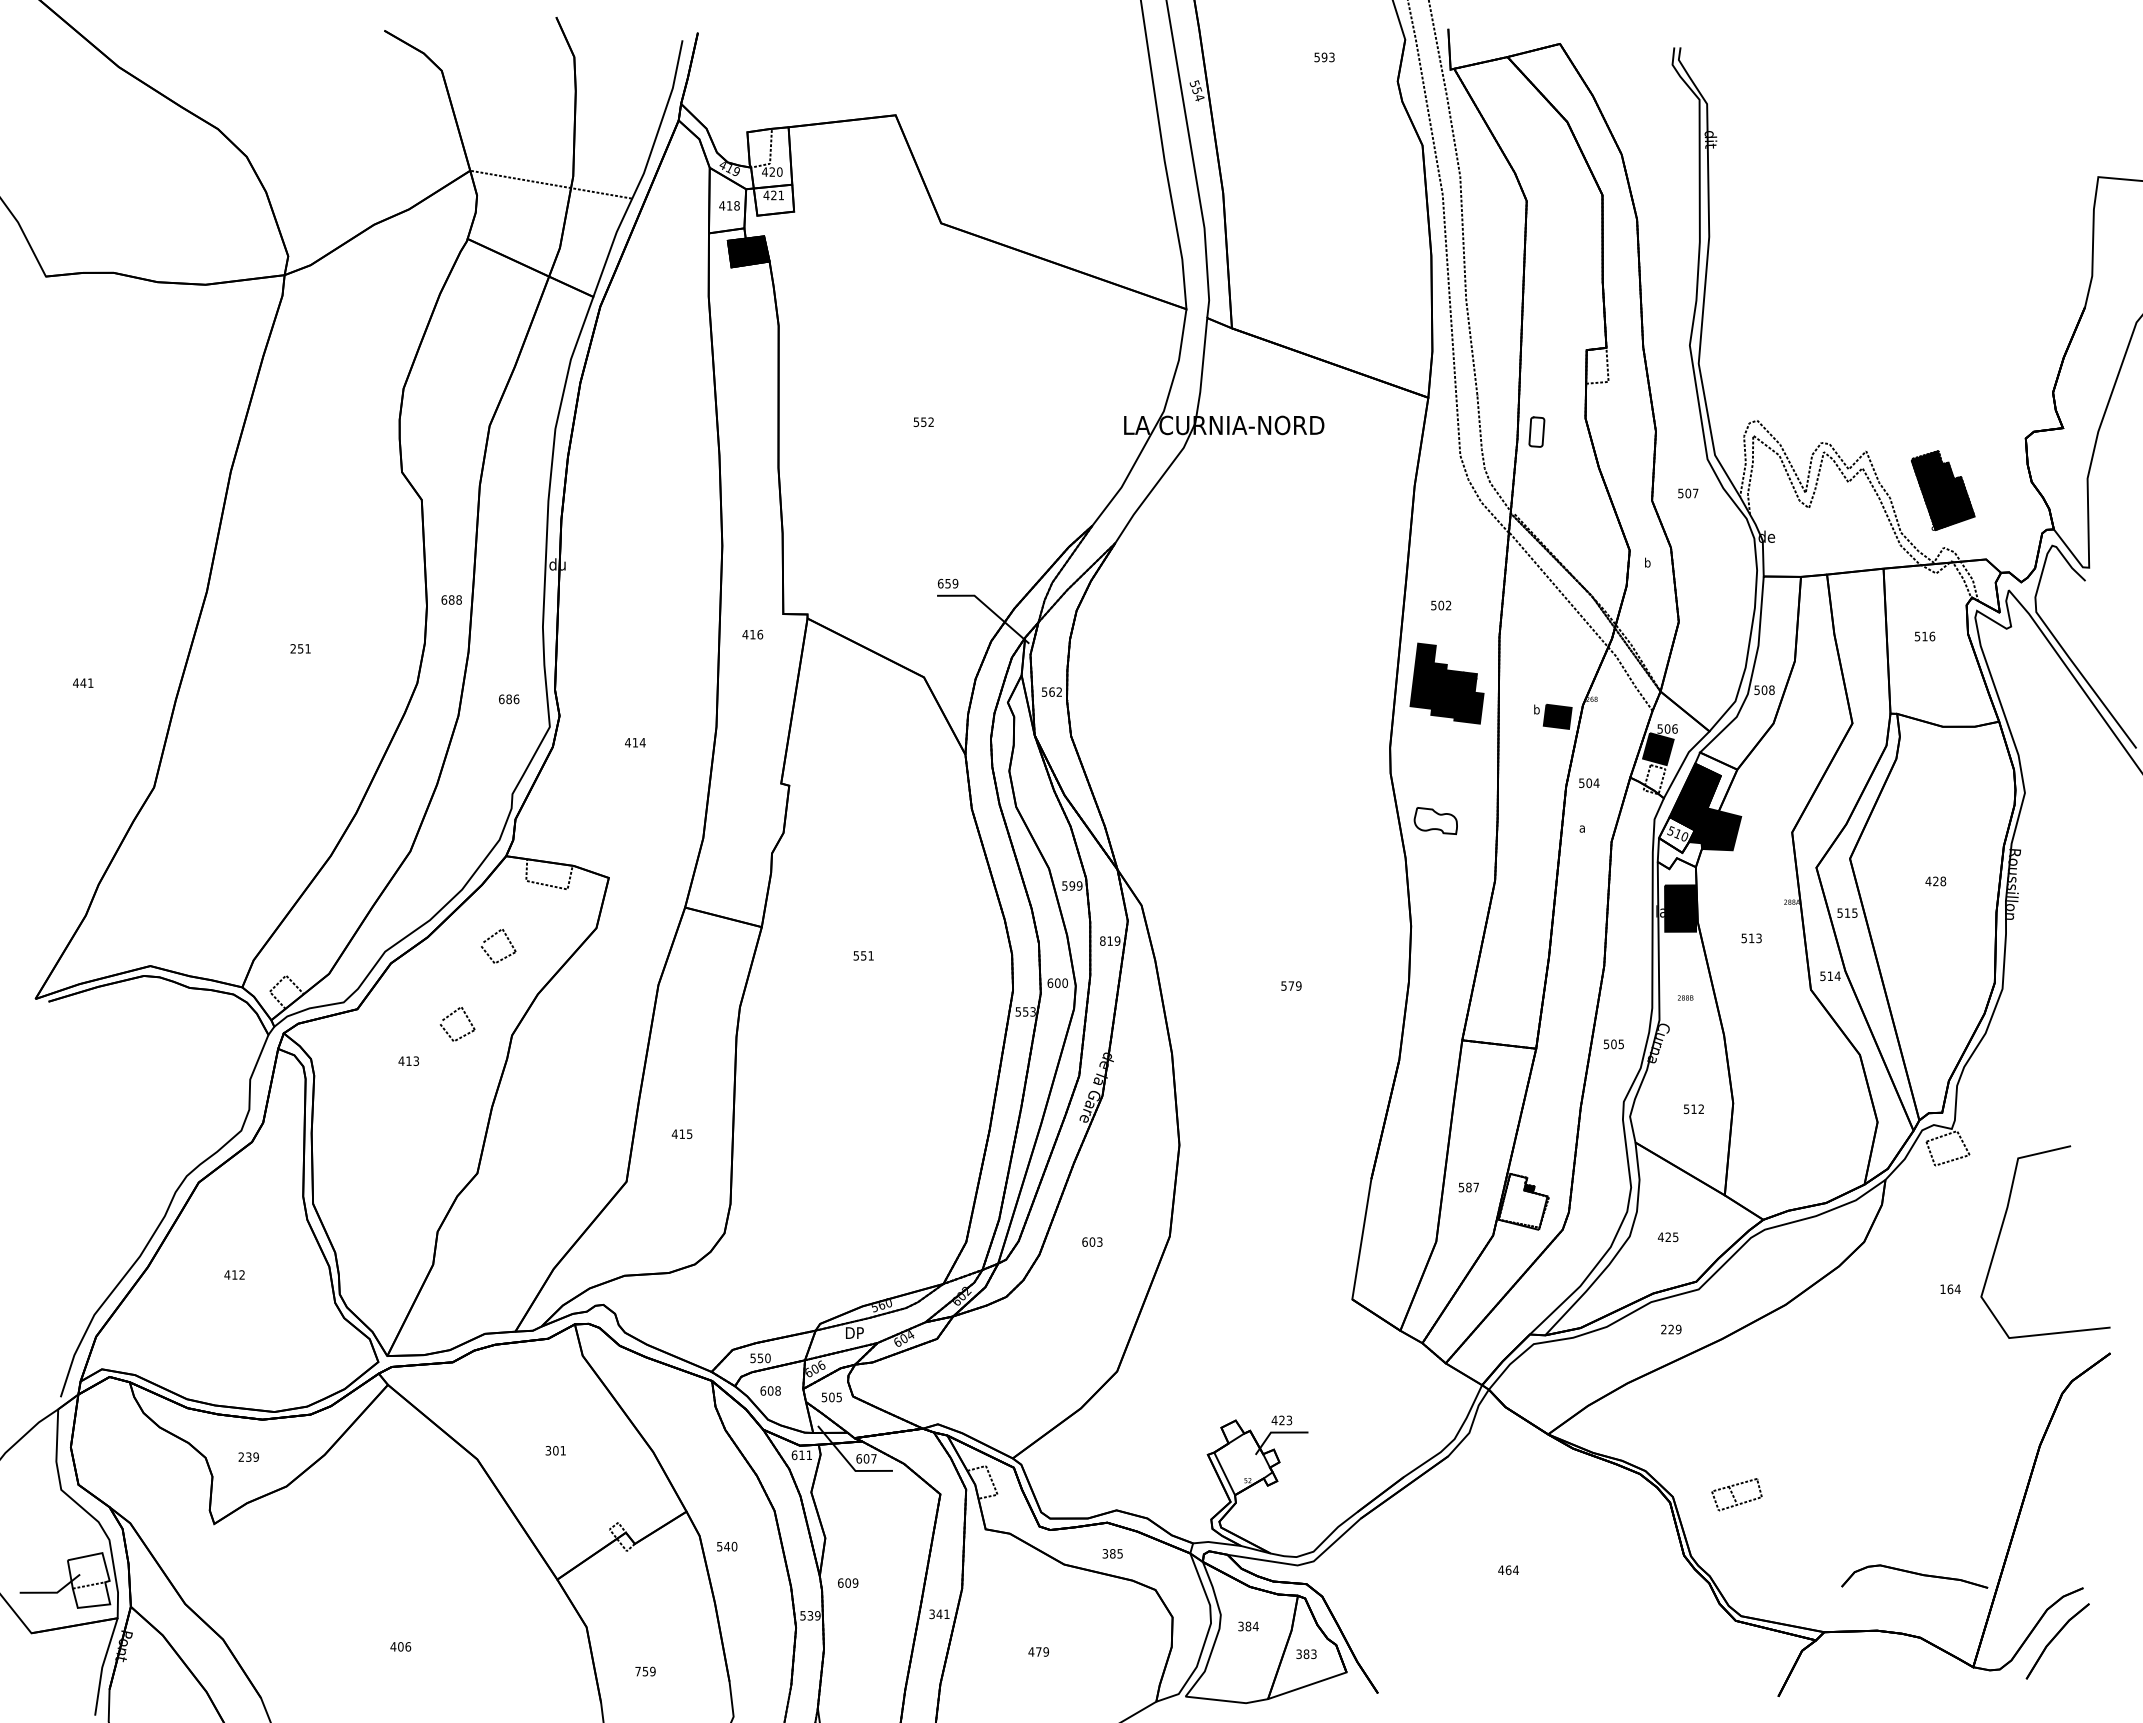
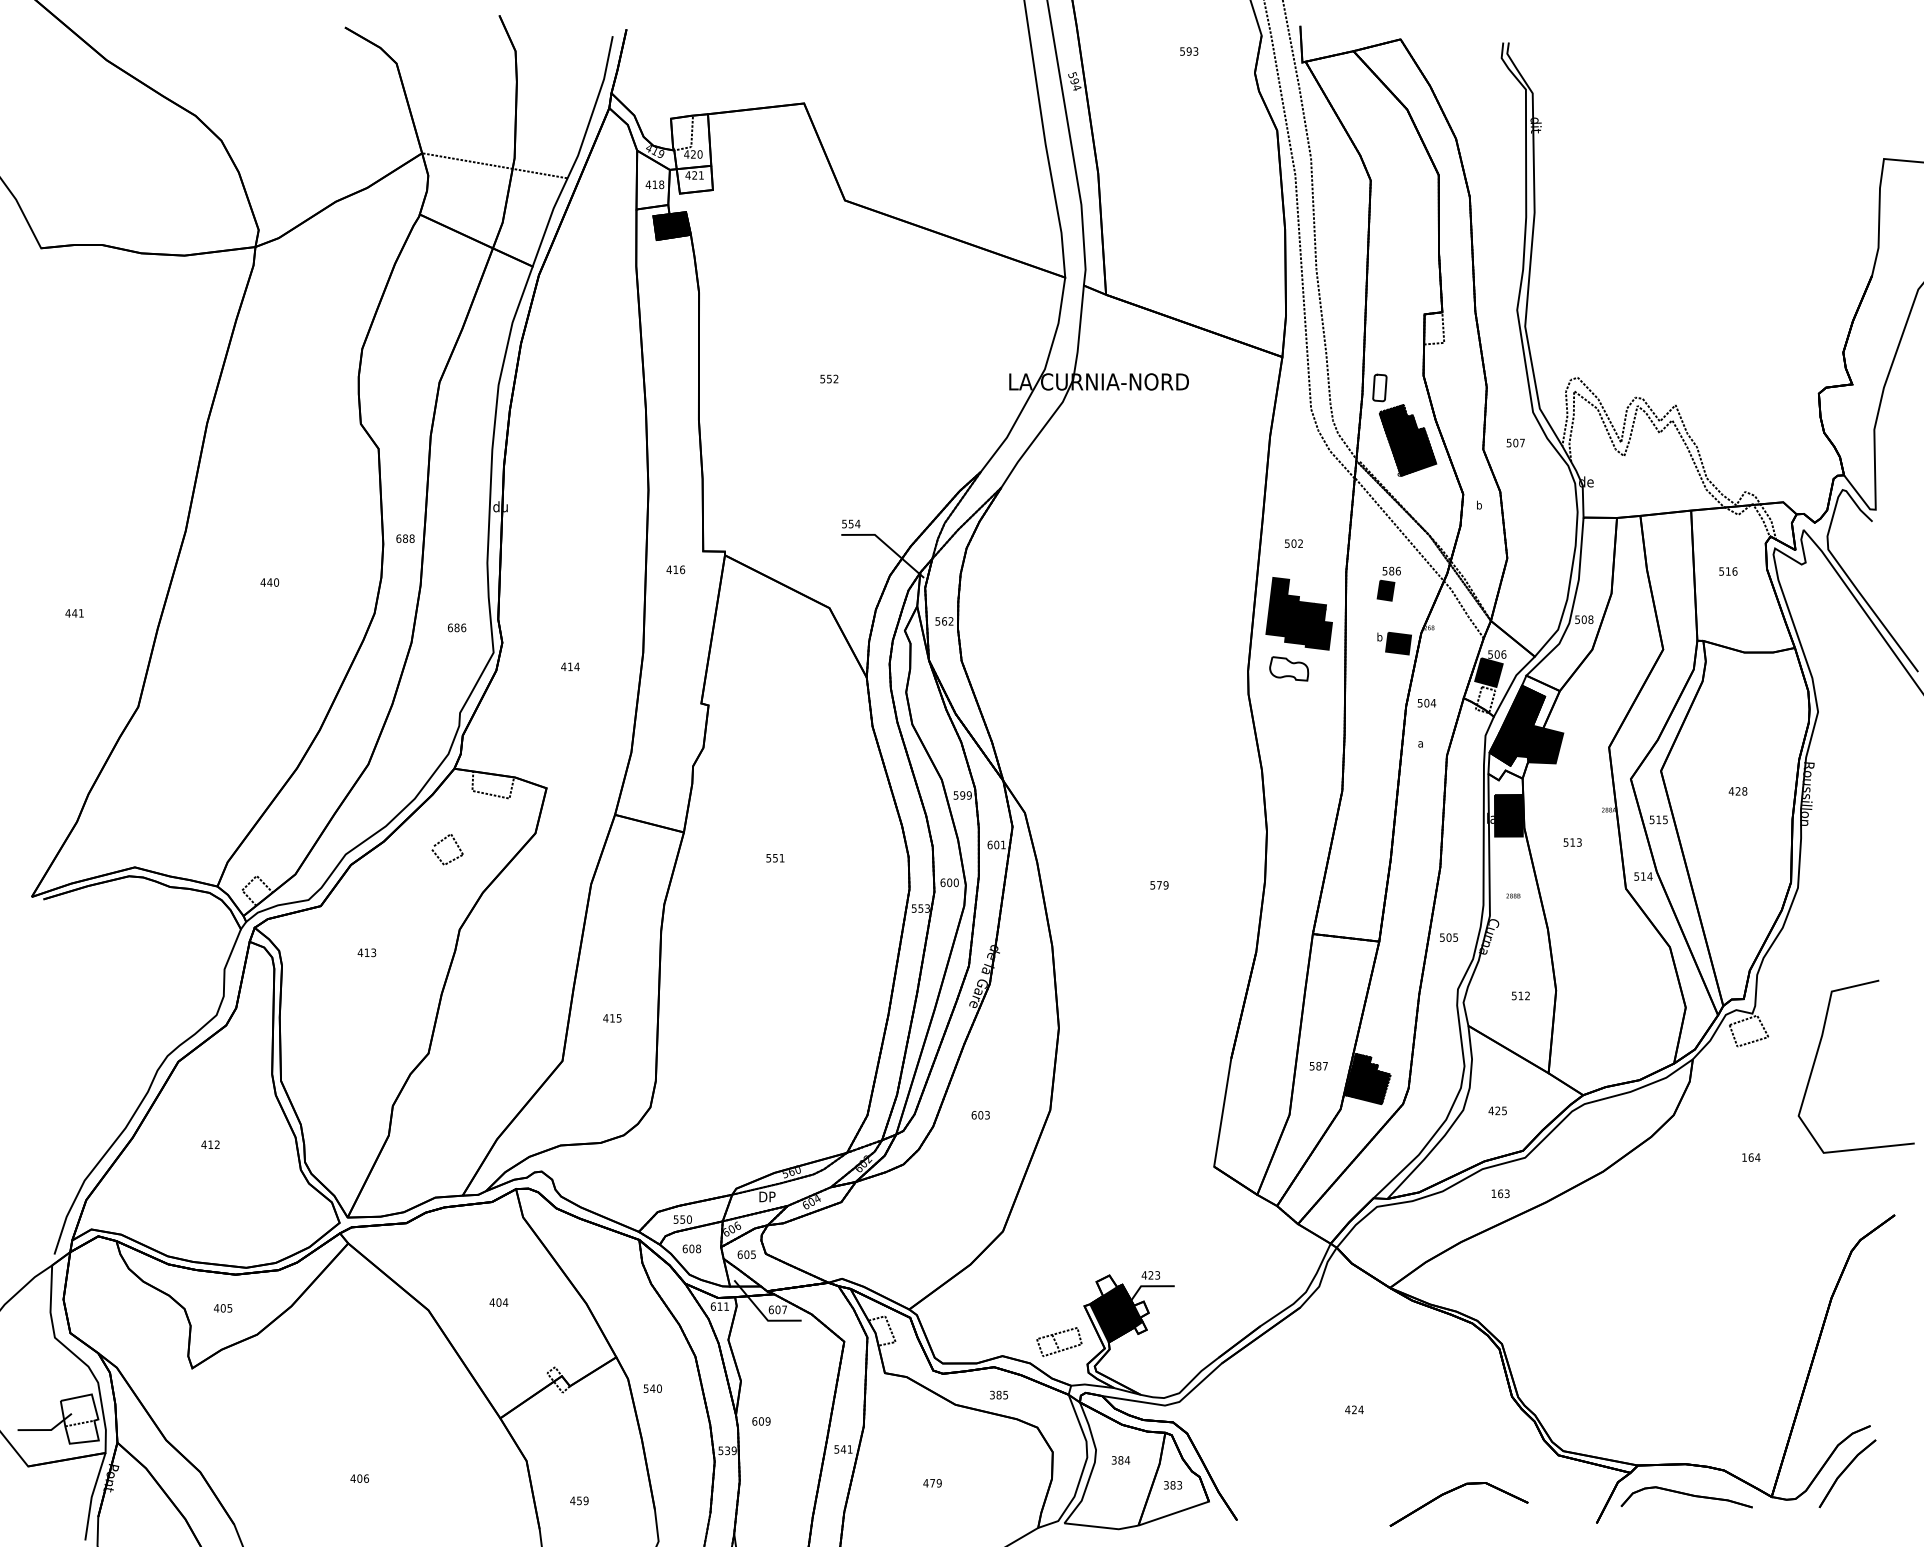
text: (1197, 90) -> (1075, 81), 554 -> 594
part: (1943, 490) -> (1408, 440), moved
text: (947, 583) -> (850, 523), 659 -> 554
text: (300, 648) -> (269, 582), 251 -> 440
part: (1546, 650) -> (1388, 584), added
part: (1435, 820) -> (1288, 668), moved
fill: (1676, 834) -> (1505, 749), added
text: (1110, 940) -> (997, 844), 819 -> 601
part: (451, 1015) -> (405, 911), removed
fill: (1522, 1201) -> (1366, 1078), added
curve: (2001, 1232) -> (1816, 1058), moved
text: (1671, 1329) -> (1500, 1193), 229 -> 163
text: (824, 1397) -> (740, 1254), 505 -> 605
text: (555, 1450) -> (498, 1302), 301 -> 404
text: (248, 1456) -> (223, 1307), 239 -> 405
fill: (1243, 1462) -> (1116, 1313), added
part: (1736, 1494) -> (1058, 1341), moved
text: (1508, 1570) -> (1354, 1410), 464 -> 424
part: (1914, 1576) -> (1686, 1497), moved
text: (931, 1613) -> (836, 1448), 341 -> 541
part: (1619, 1660) -> (1454, 1490), added
text: (638, 1671) -> (573, 1500), 759 -> 459

